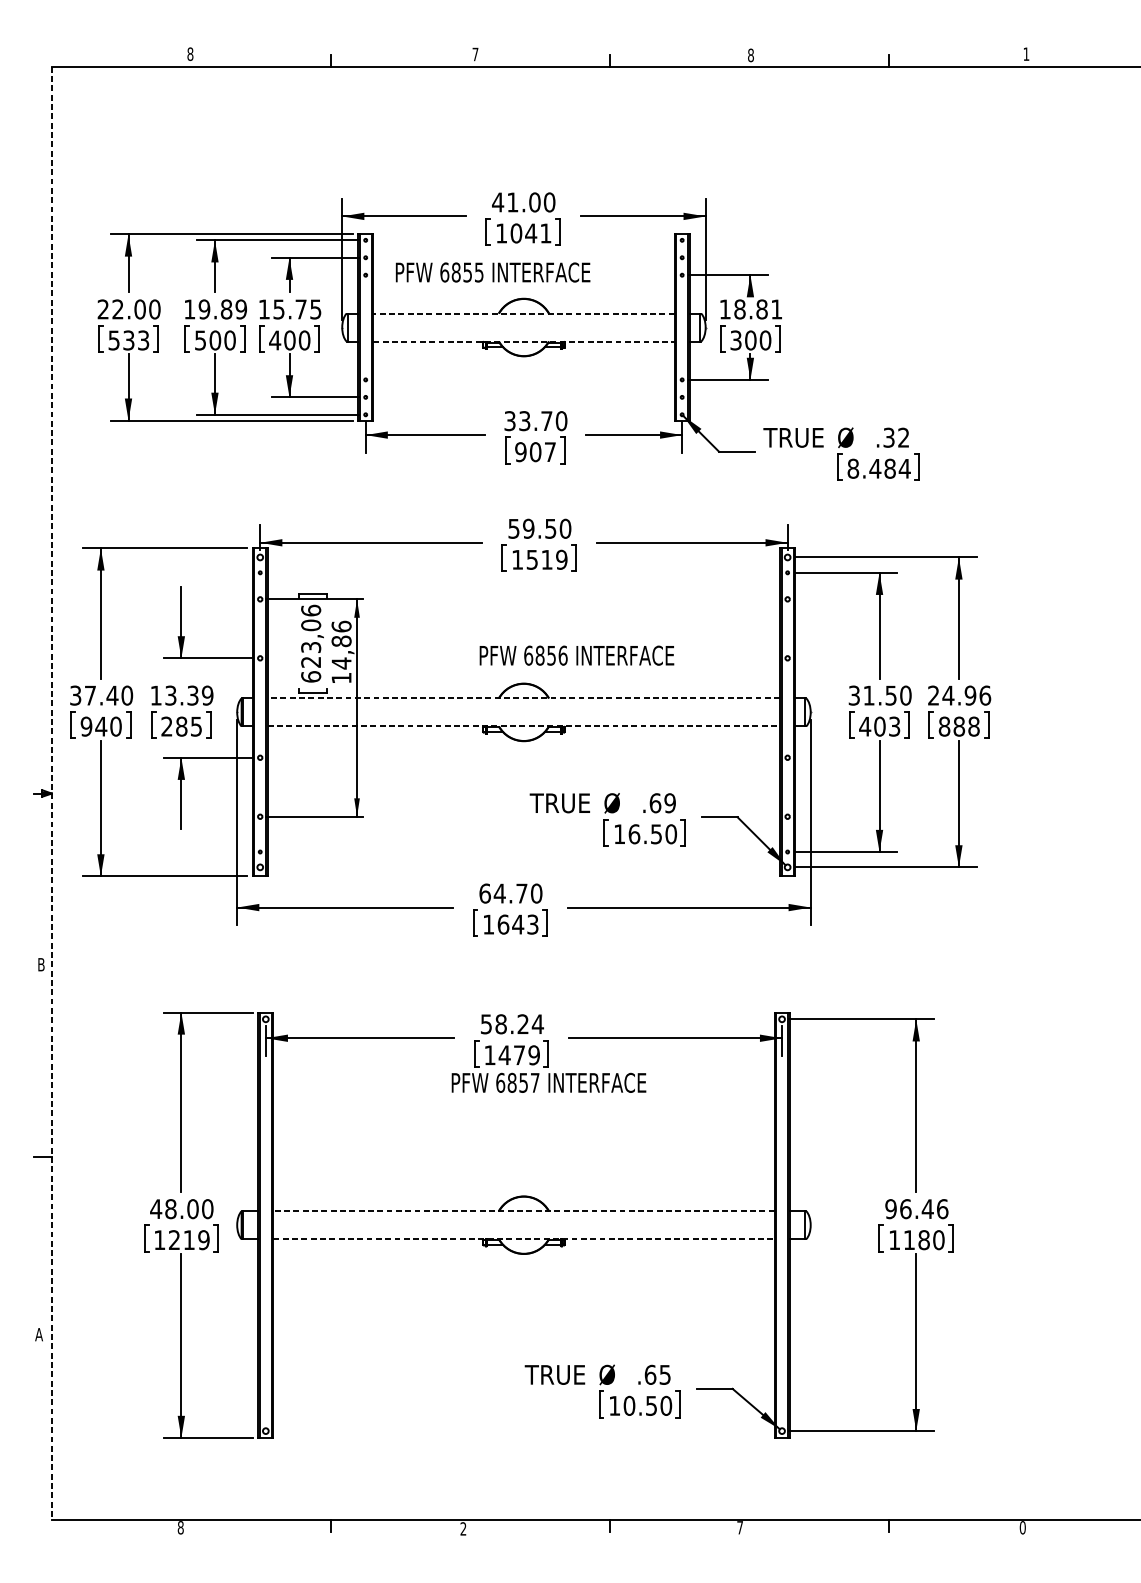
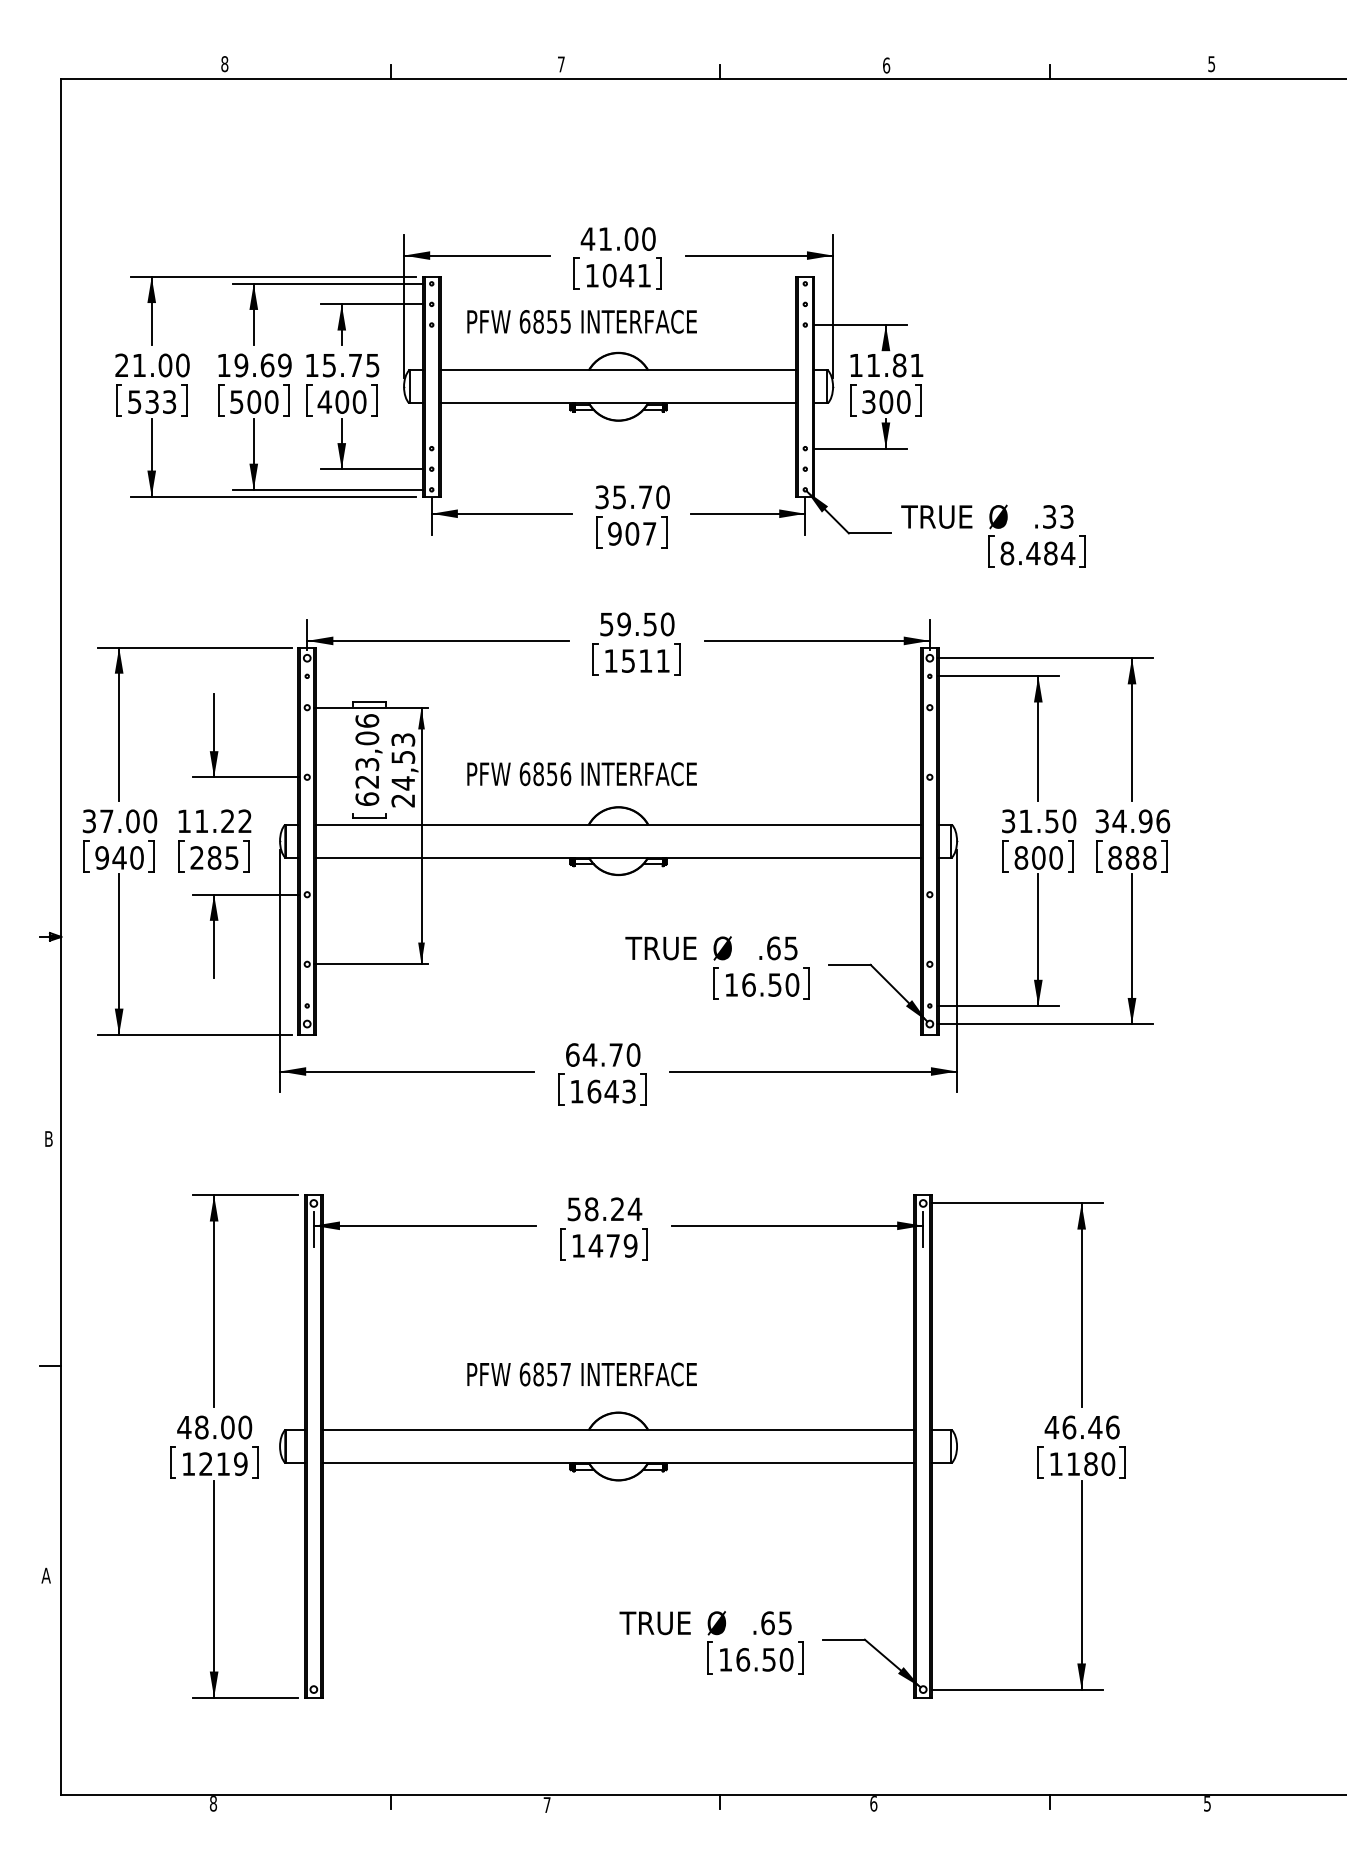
text: (1026, 54) -> (1211, 64), 1 -> 5
text: (750, 55) -> (886, 65), 8 -> 6
text: (117, 308) -> (138, 364), 22.00 -> 21.00
text: (226, 309) -> (267, 365), 19.89 -> 19.69
text: (739, 309) -> (873, 365), 18.81 -> 11.81
line: (523, 313) -> (618, 370), dashed -> solid
line: (523, 341) -> (618, 403), dashed -> solid
text: (524, 420) -> (619, 496), 33.70 -> 35.70
text: (903, 437) -> (1066, 516), .32 -> .33
text: (561, 559) -> (662, 660), 1519 -> 1511
text: (341, 652) -> (403, 770), 14,86 -> 24,53
text: (576, 655) -> (581, 774), moved
text: (112, 695) -> (132, 821), 37.40 -> 37.00
text: (189, 695) -> (223, 821), 13.39 -> 11.22
text: (933, 695) -> (1101, 821), 24.96 -> 34.96
line: (523, 698) -> (618, 824), dashed -> solid
line: (524, 726) -> (619, 857), dashed -> solid
text: (879, 726) -> (1038, 857), 403 -> 800
line: (52, 794) -> (61, 937), dashed -> solid
text: (669, 802) -> (790, 947), .69 -> .65
text: (548, 1082) -> (581, 1374), moved
text: (890, 1209) -> (1051, 1427), 96.46 -> 46.46
line: (523, 1211) -> (618, 1430), dashed -> solid
line: (523, 1239) -> (618, 1463), dashed -> solid
text: (629, 1405) -> (743, 1659), 10.50 -> 16.50
text: (739, 1527) -> (873, 1803), 7 -> 6
text: (1022, 1527) -> (1207, 1803), 0 -> 5
text: (462, 1528) -> (546, 1804), 2 -> 7

